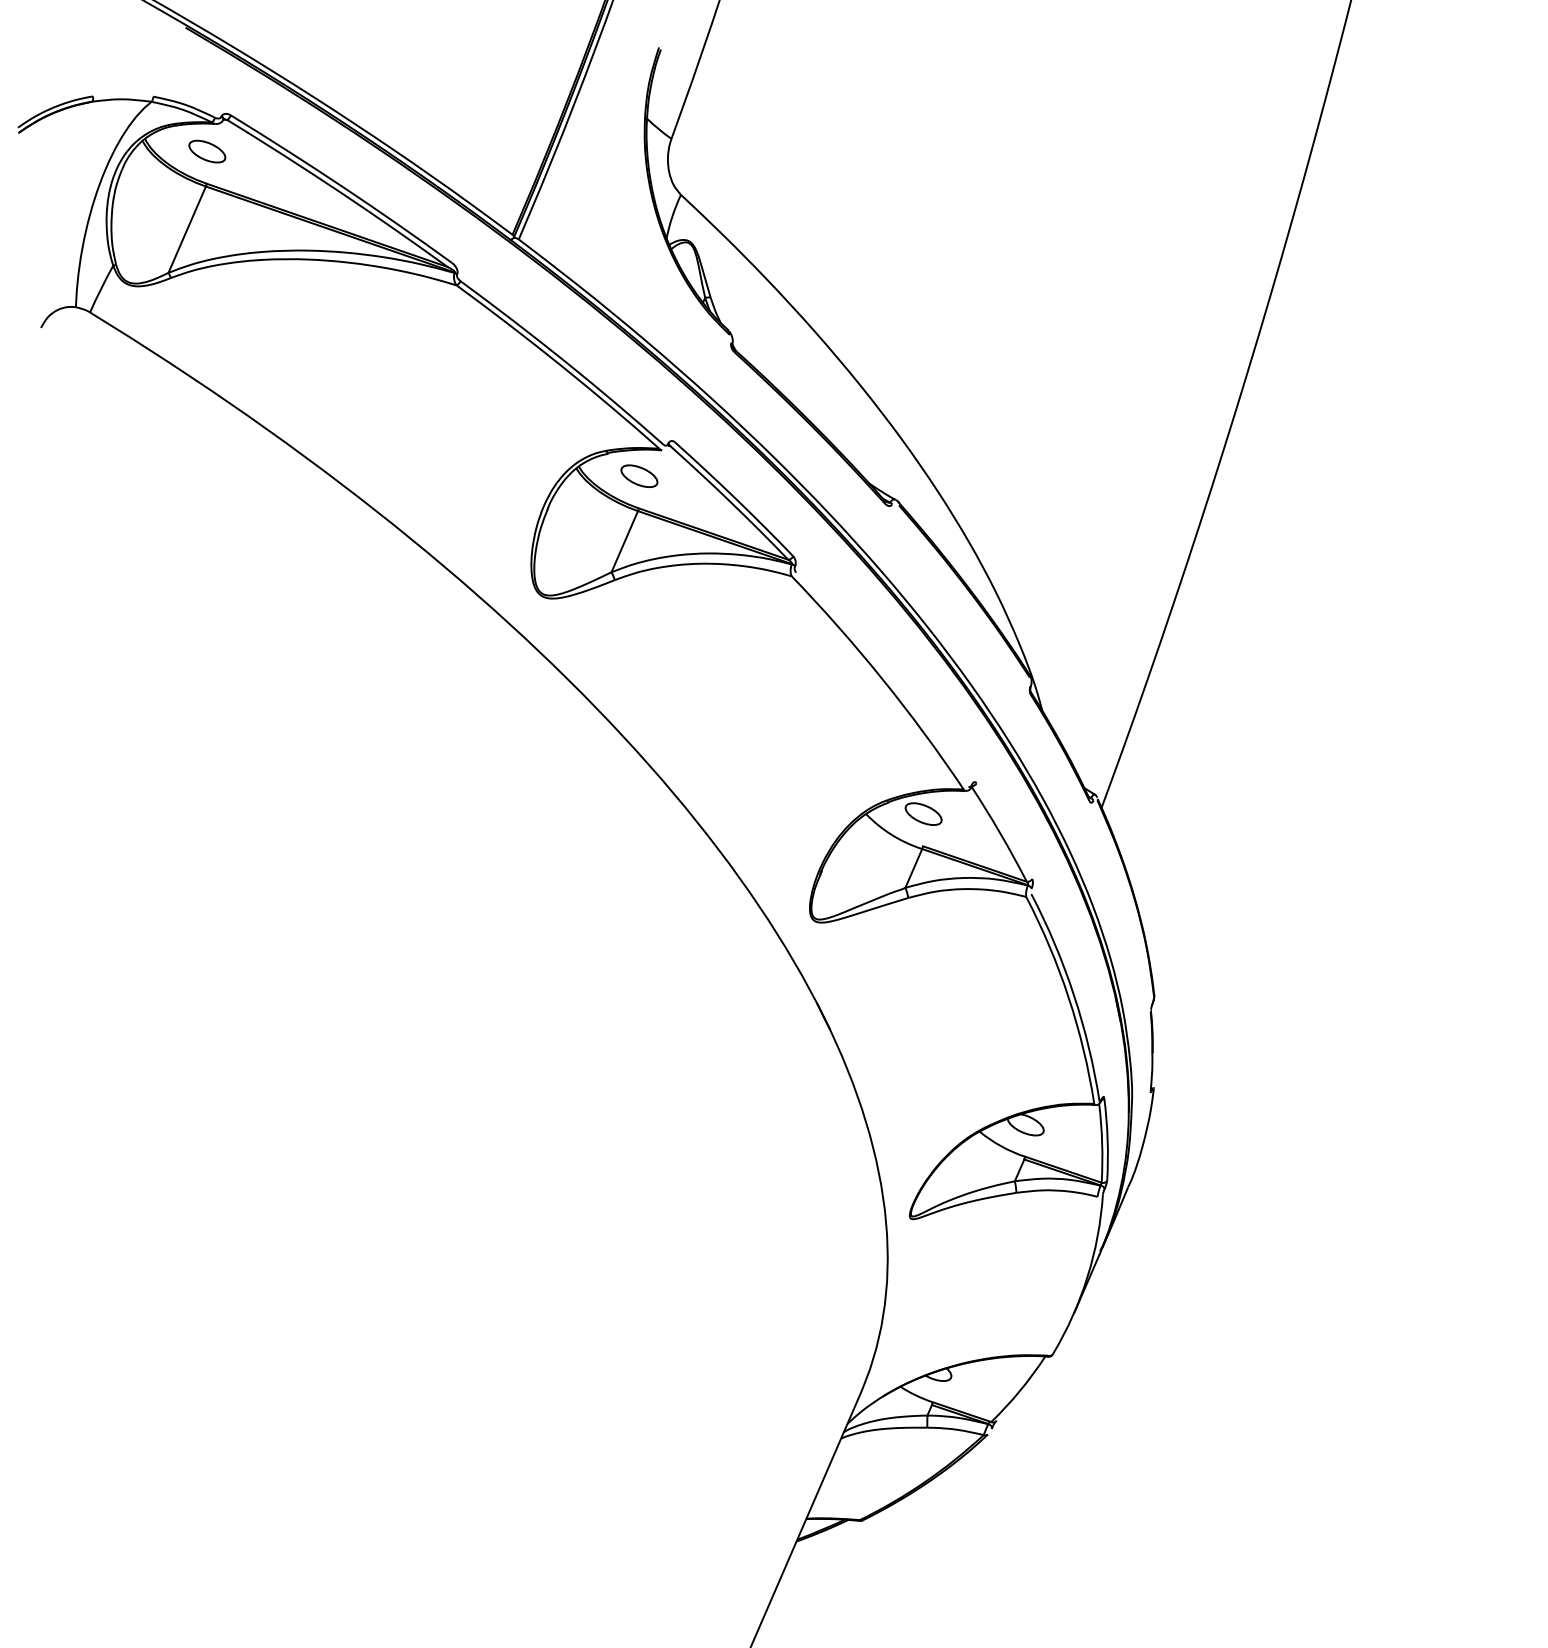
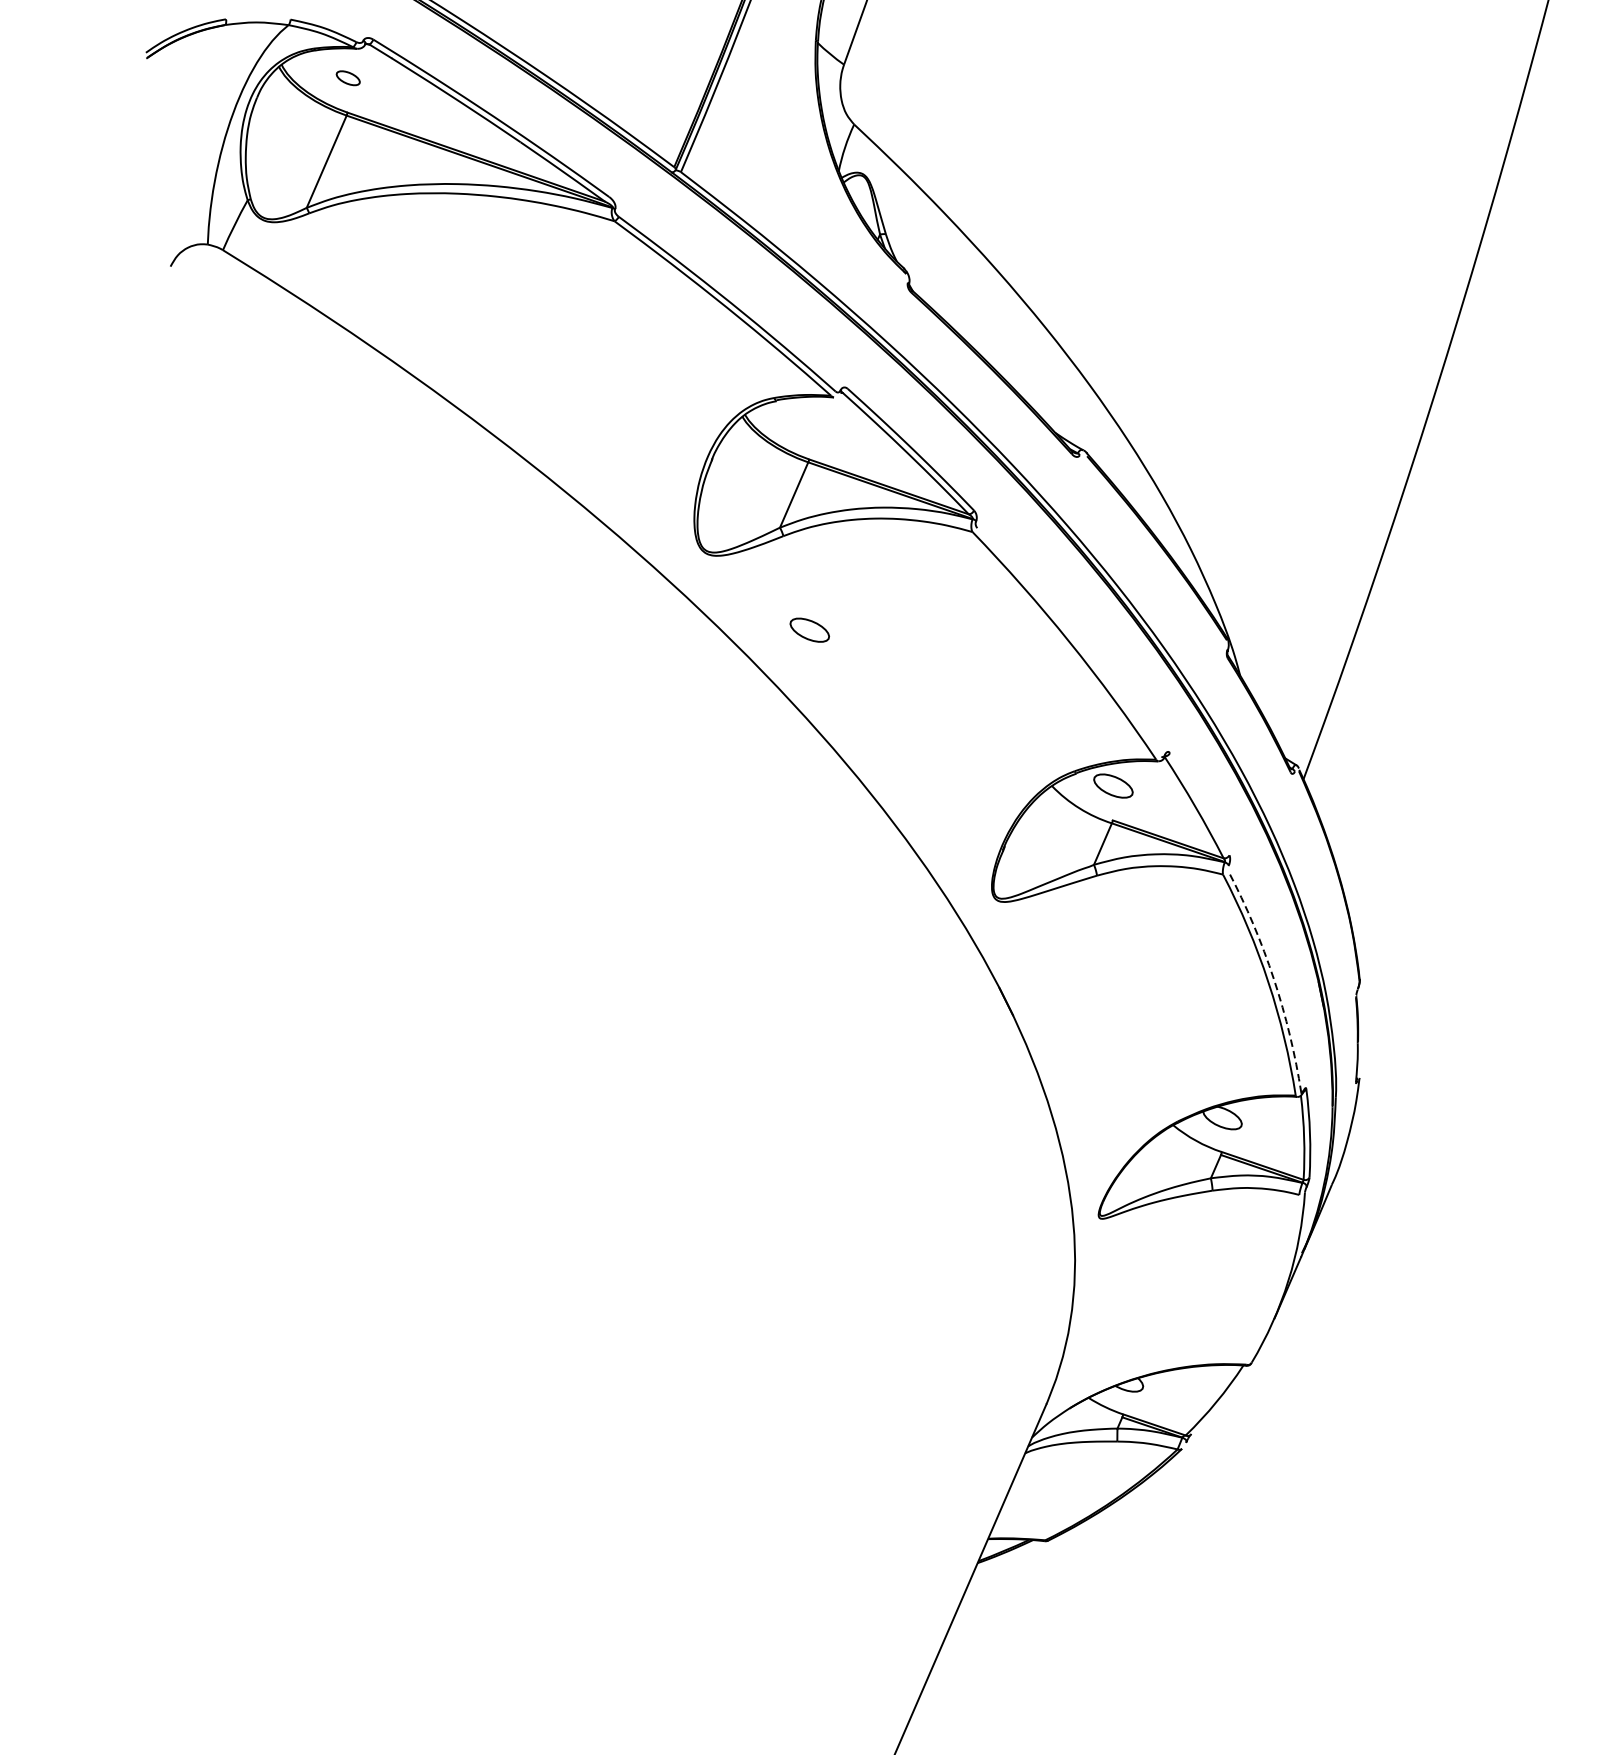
part: (207, 151) -> (348, 78), size x0.6
part: (639, 475) -> (809, 629), moved
arc: (1073, 994) -> (1273, 978), solid -> dashed

